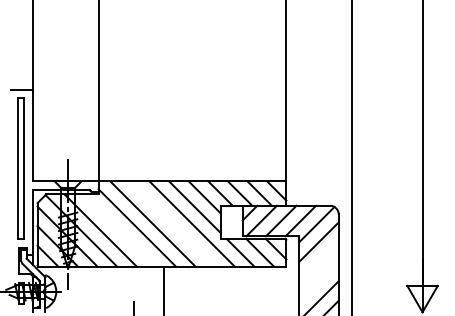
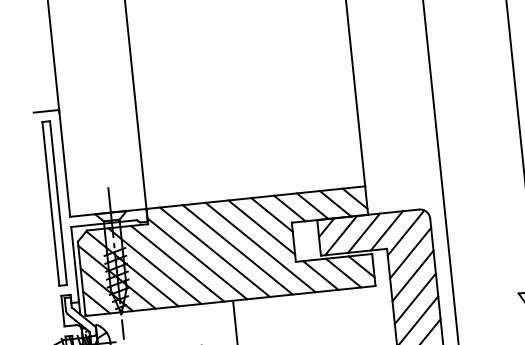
line: (172, 223) -> (237, 249), added
line: (120, 230) -> (177, 263), added
line: (318, 261) -> (412, 275), added
line: (318, 280) -> (414, 298), added

